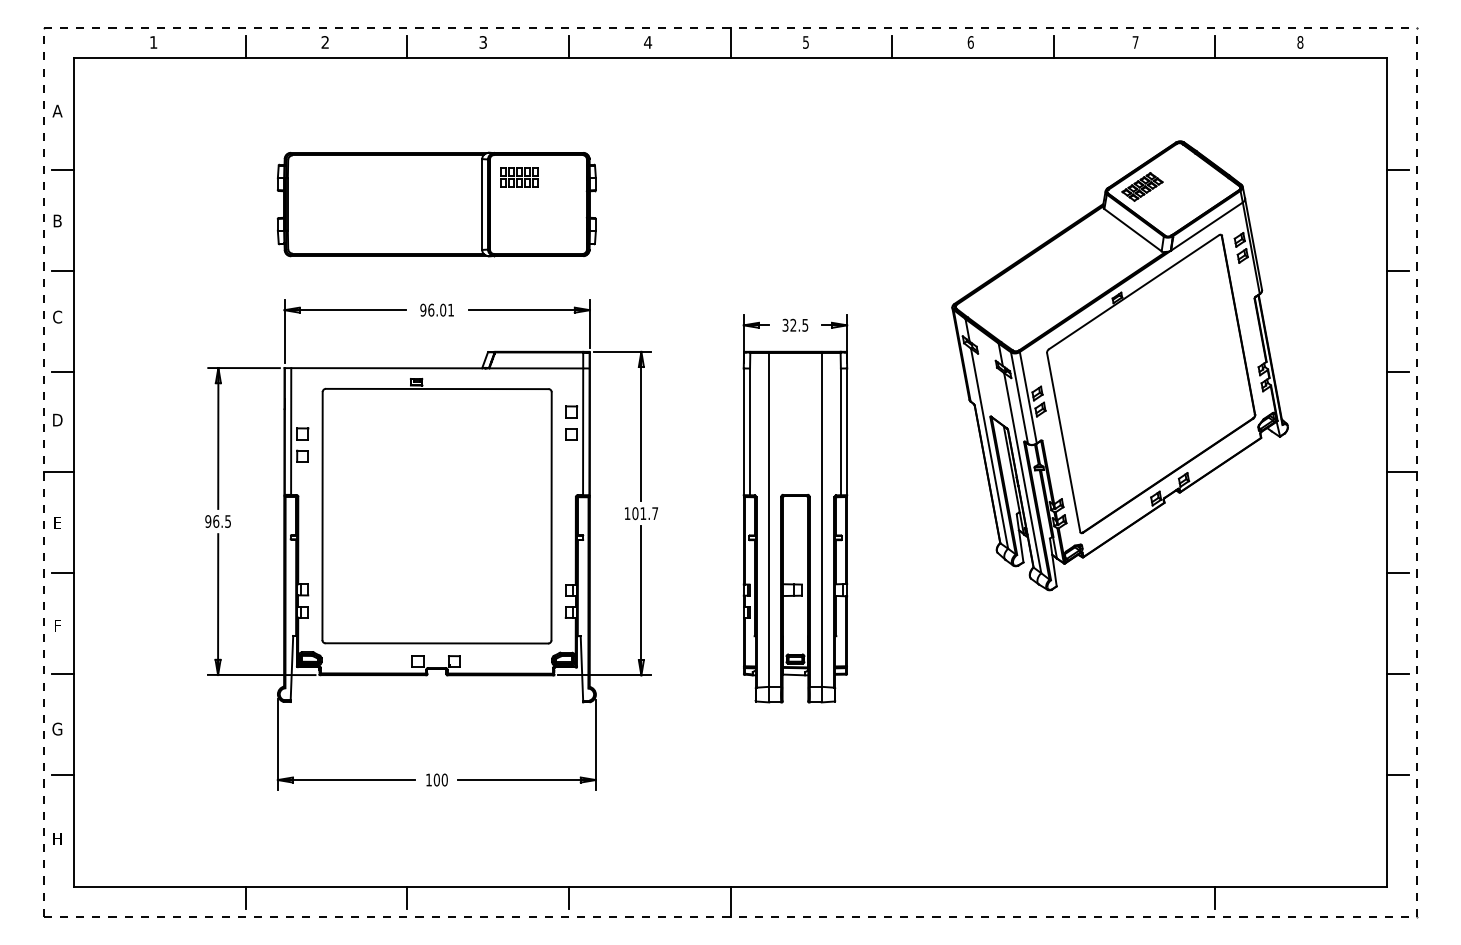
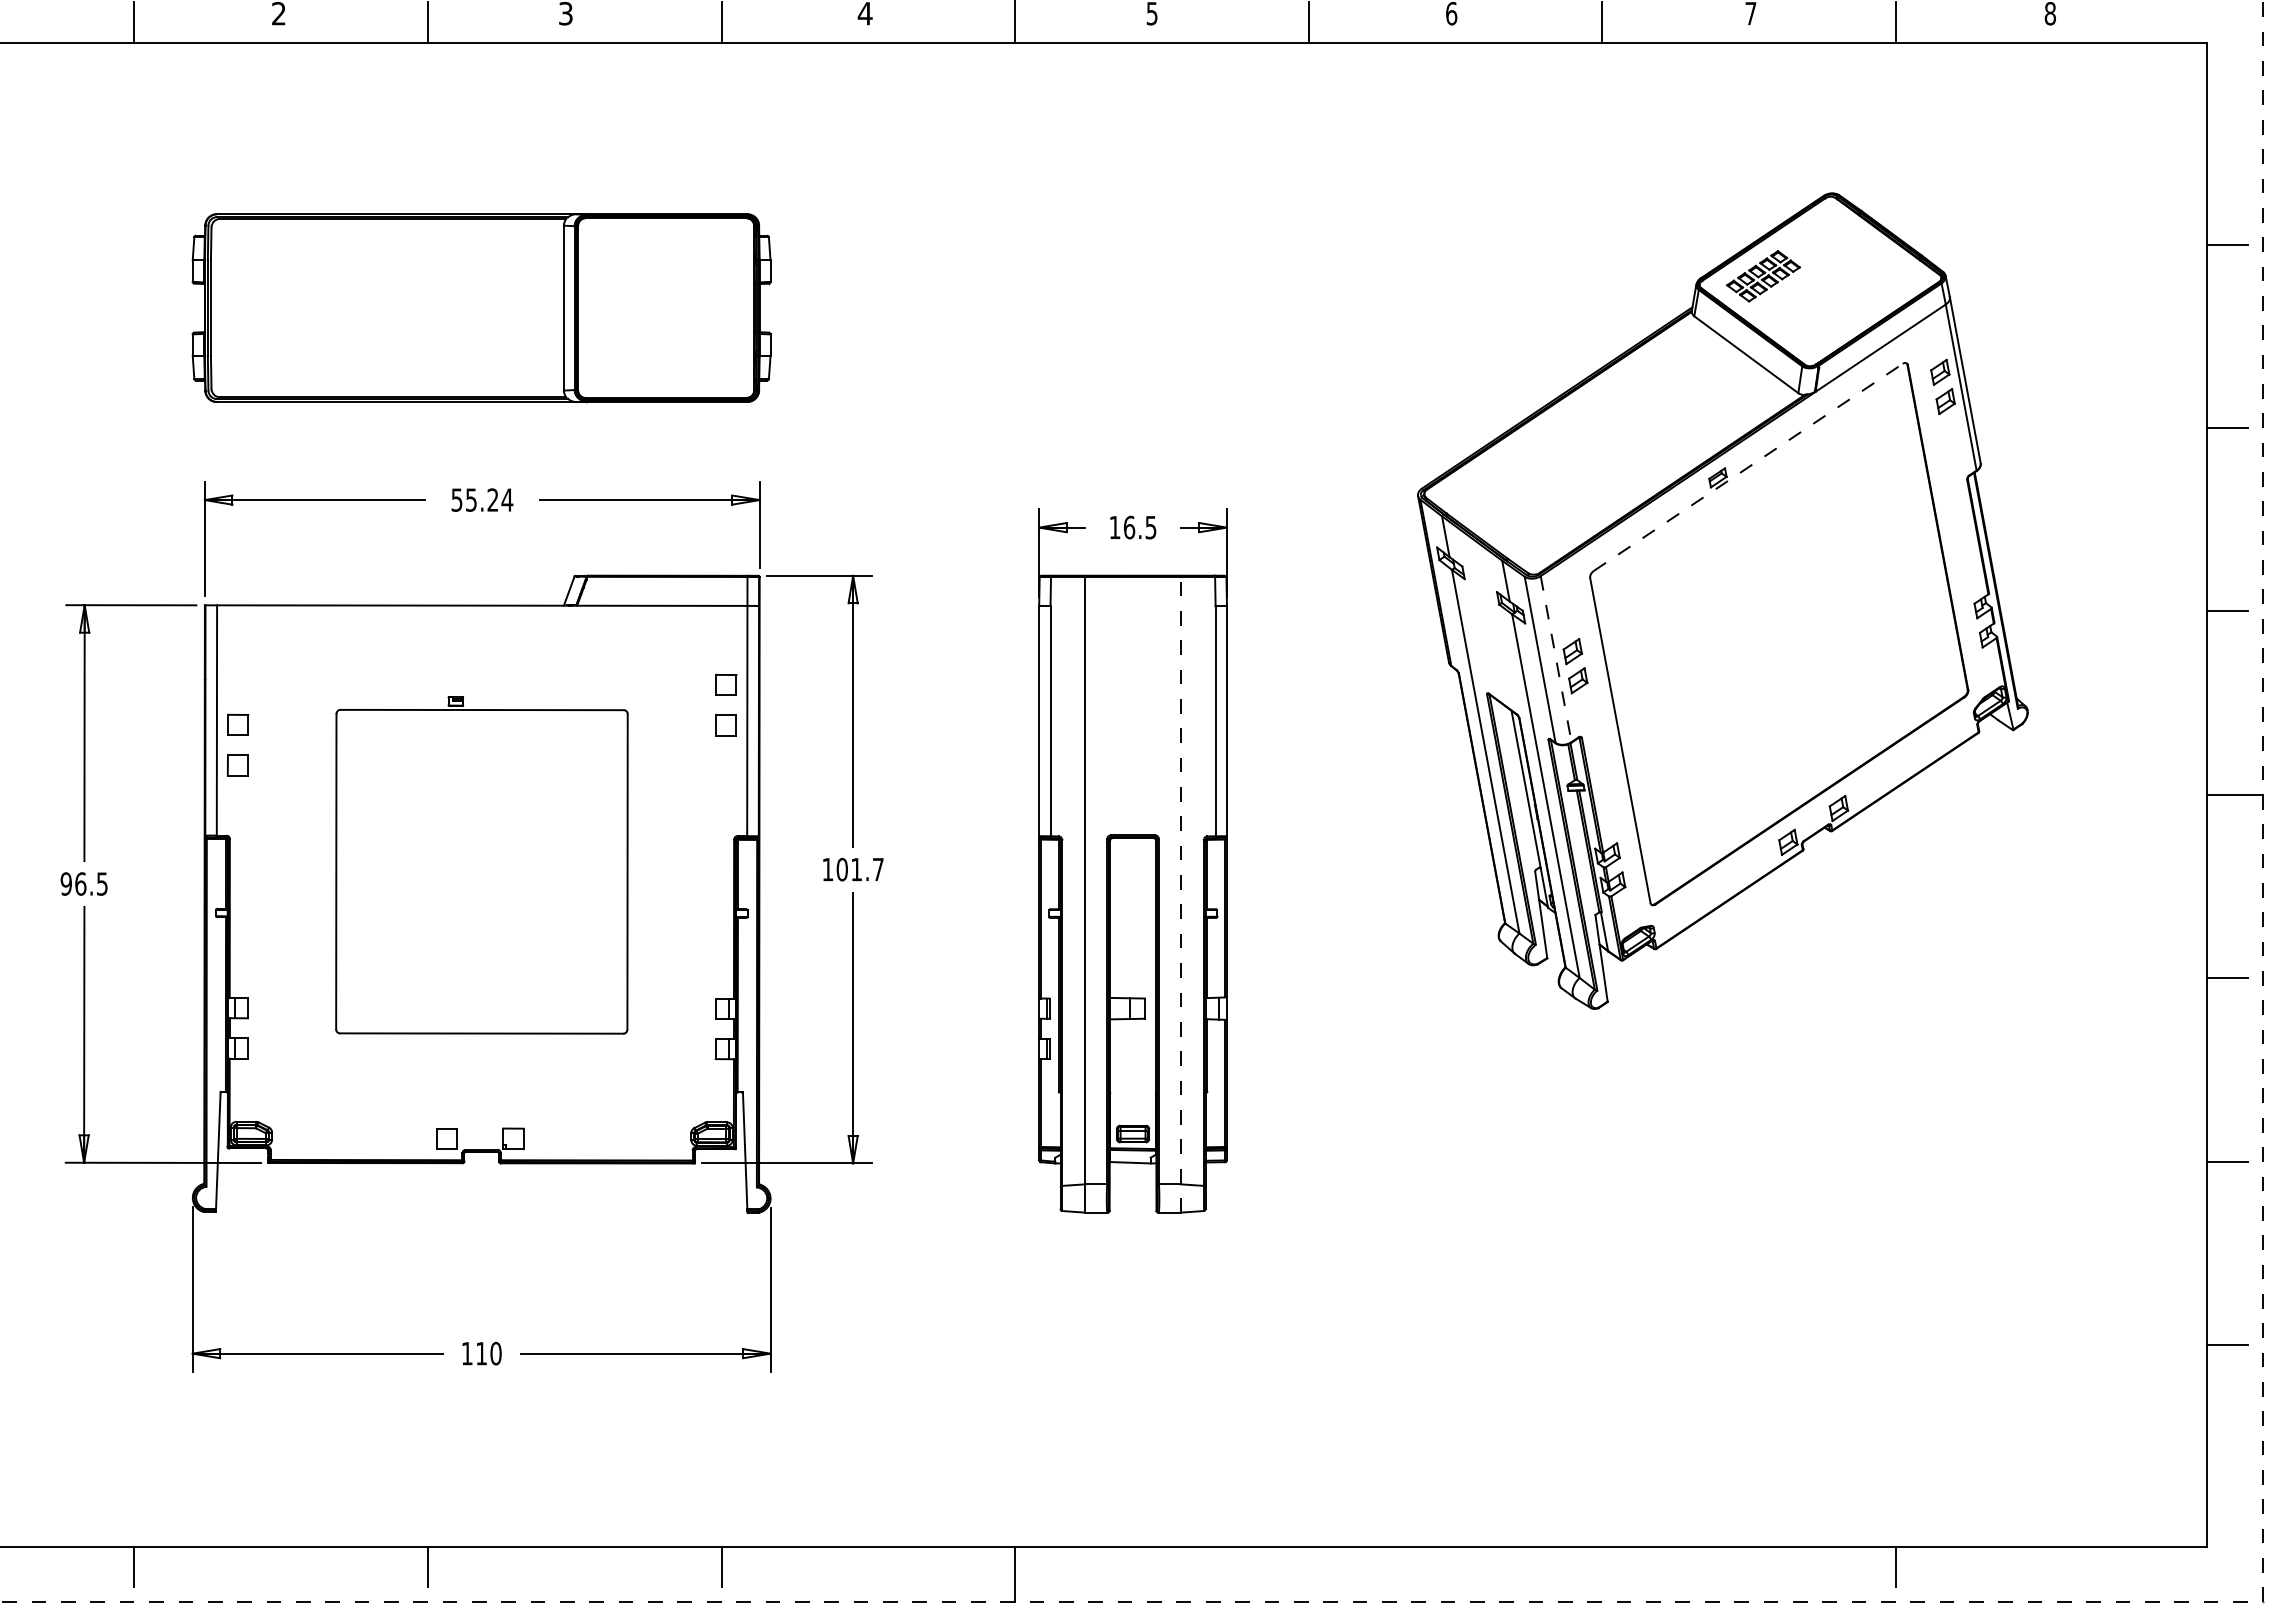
part: (519, 177) -> (631, 259), removed
line: (1134, 291) -> (1748, 466), solid -> dashed
text: (437, 309) -> (482, 498), 96.01 -> 55.24
text: (789, 324) -> (1122, 526), 32.5 -> 16.5
line: (1028, 398) -> (1556, 660), solid -> dashed
part: (436, 511) -> (480, 865), size x0.7
line: (821, 527) -> (1180, 894), solid -> dashed
text: (436, 779) -> (480, 1352), 100 -> 110

